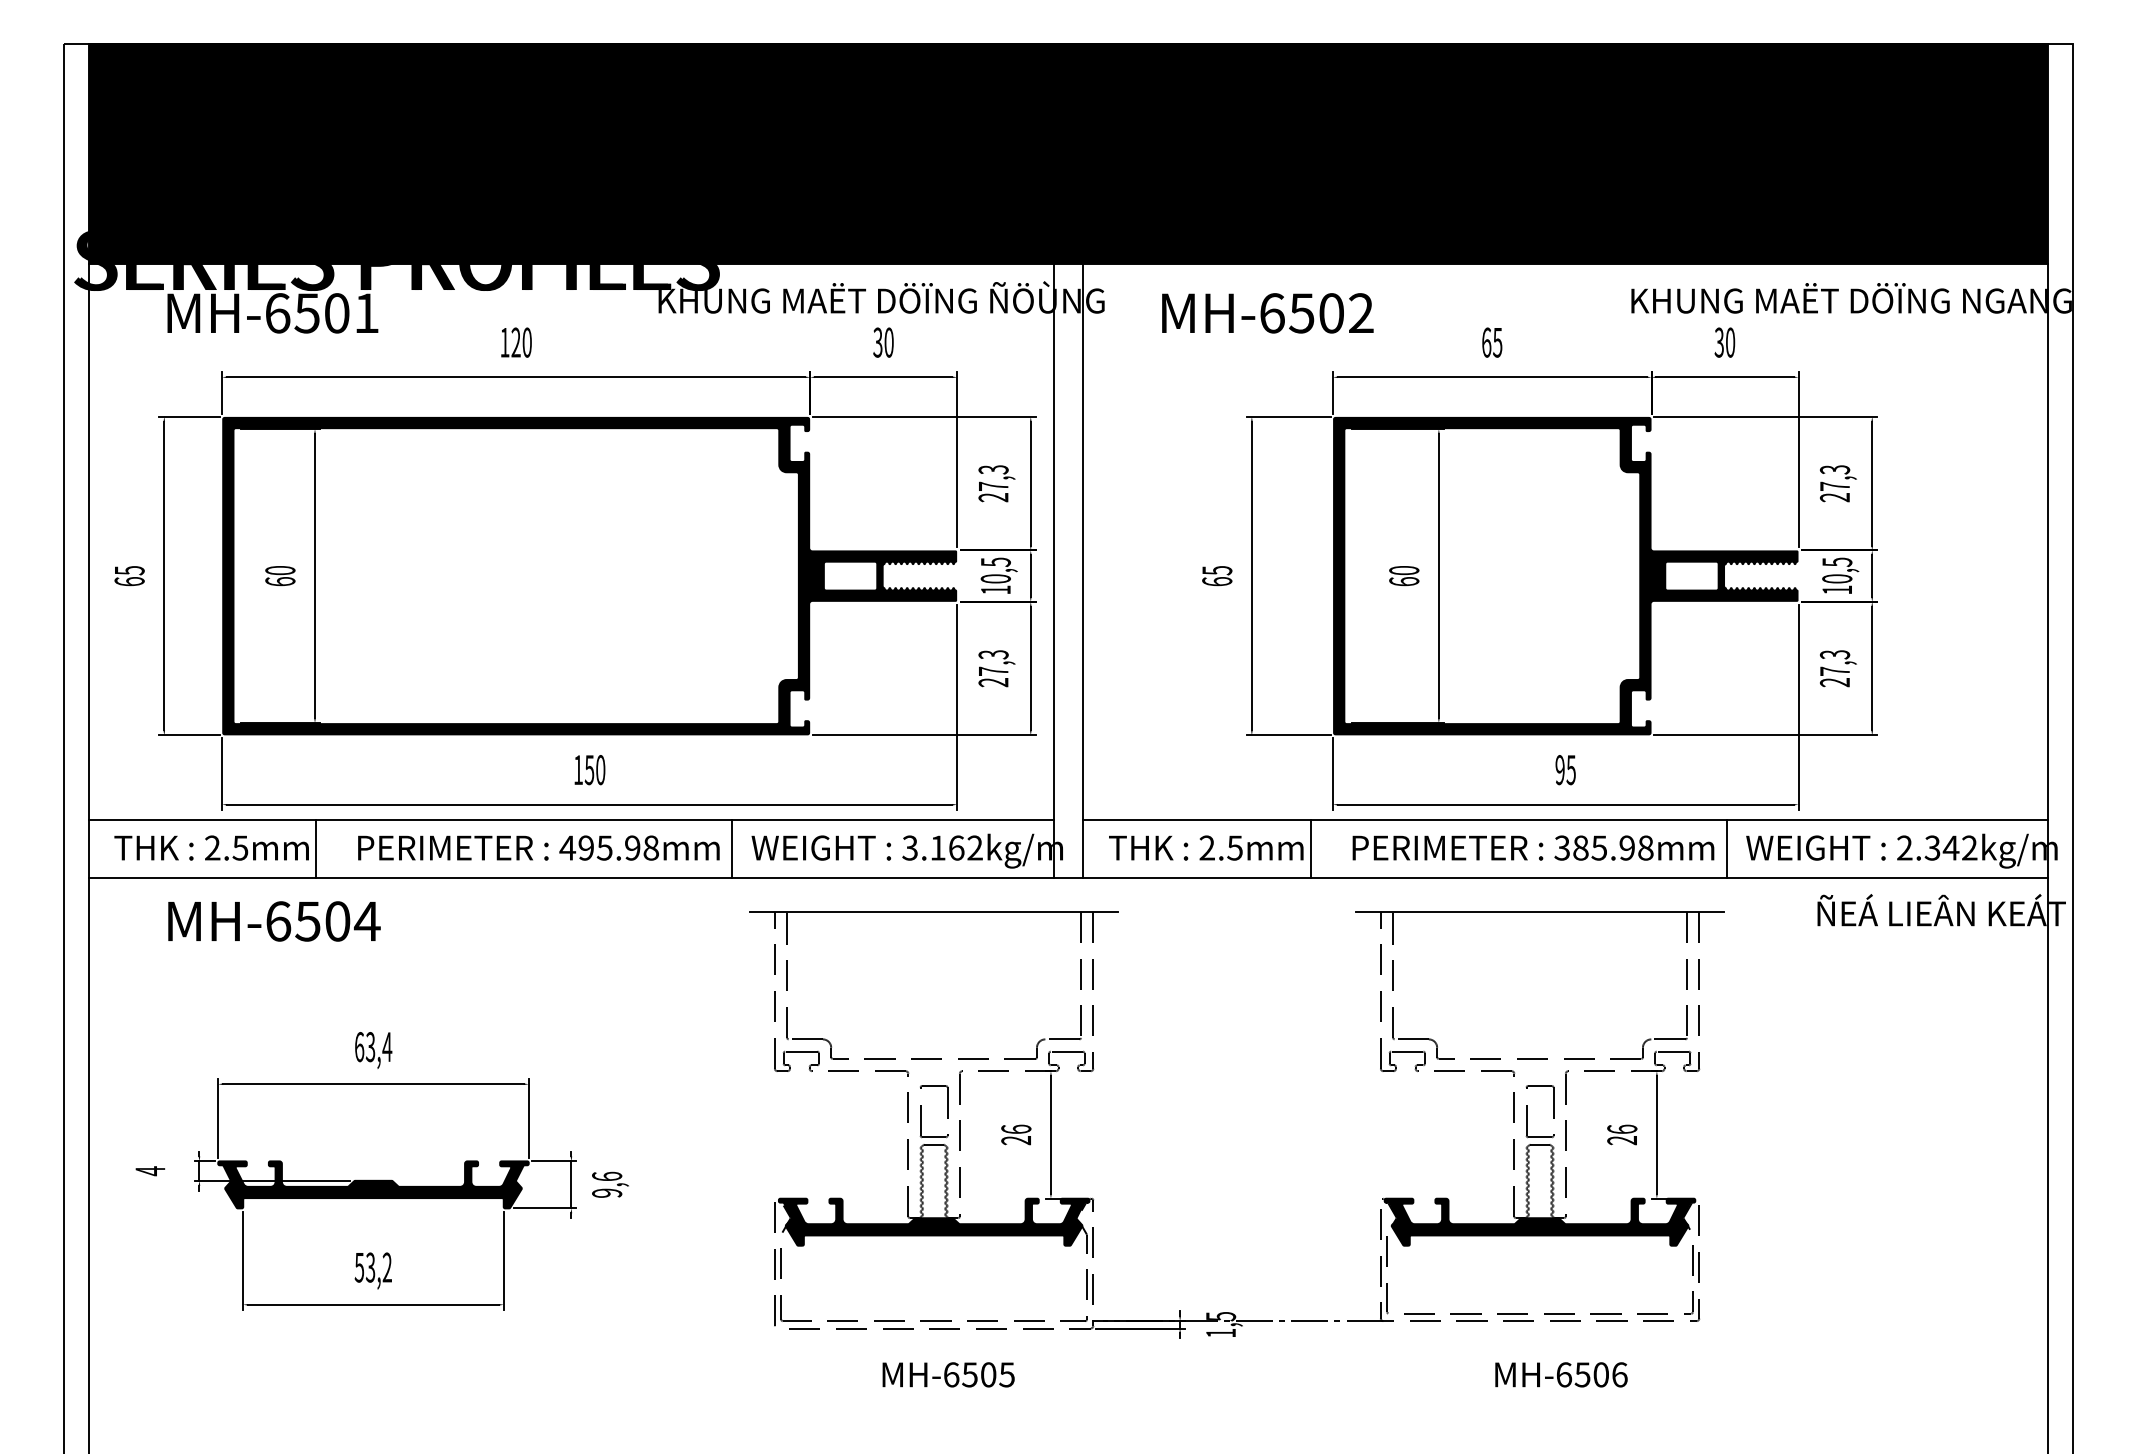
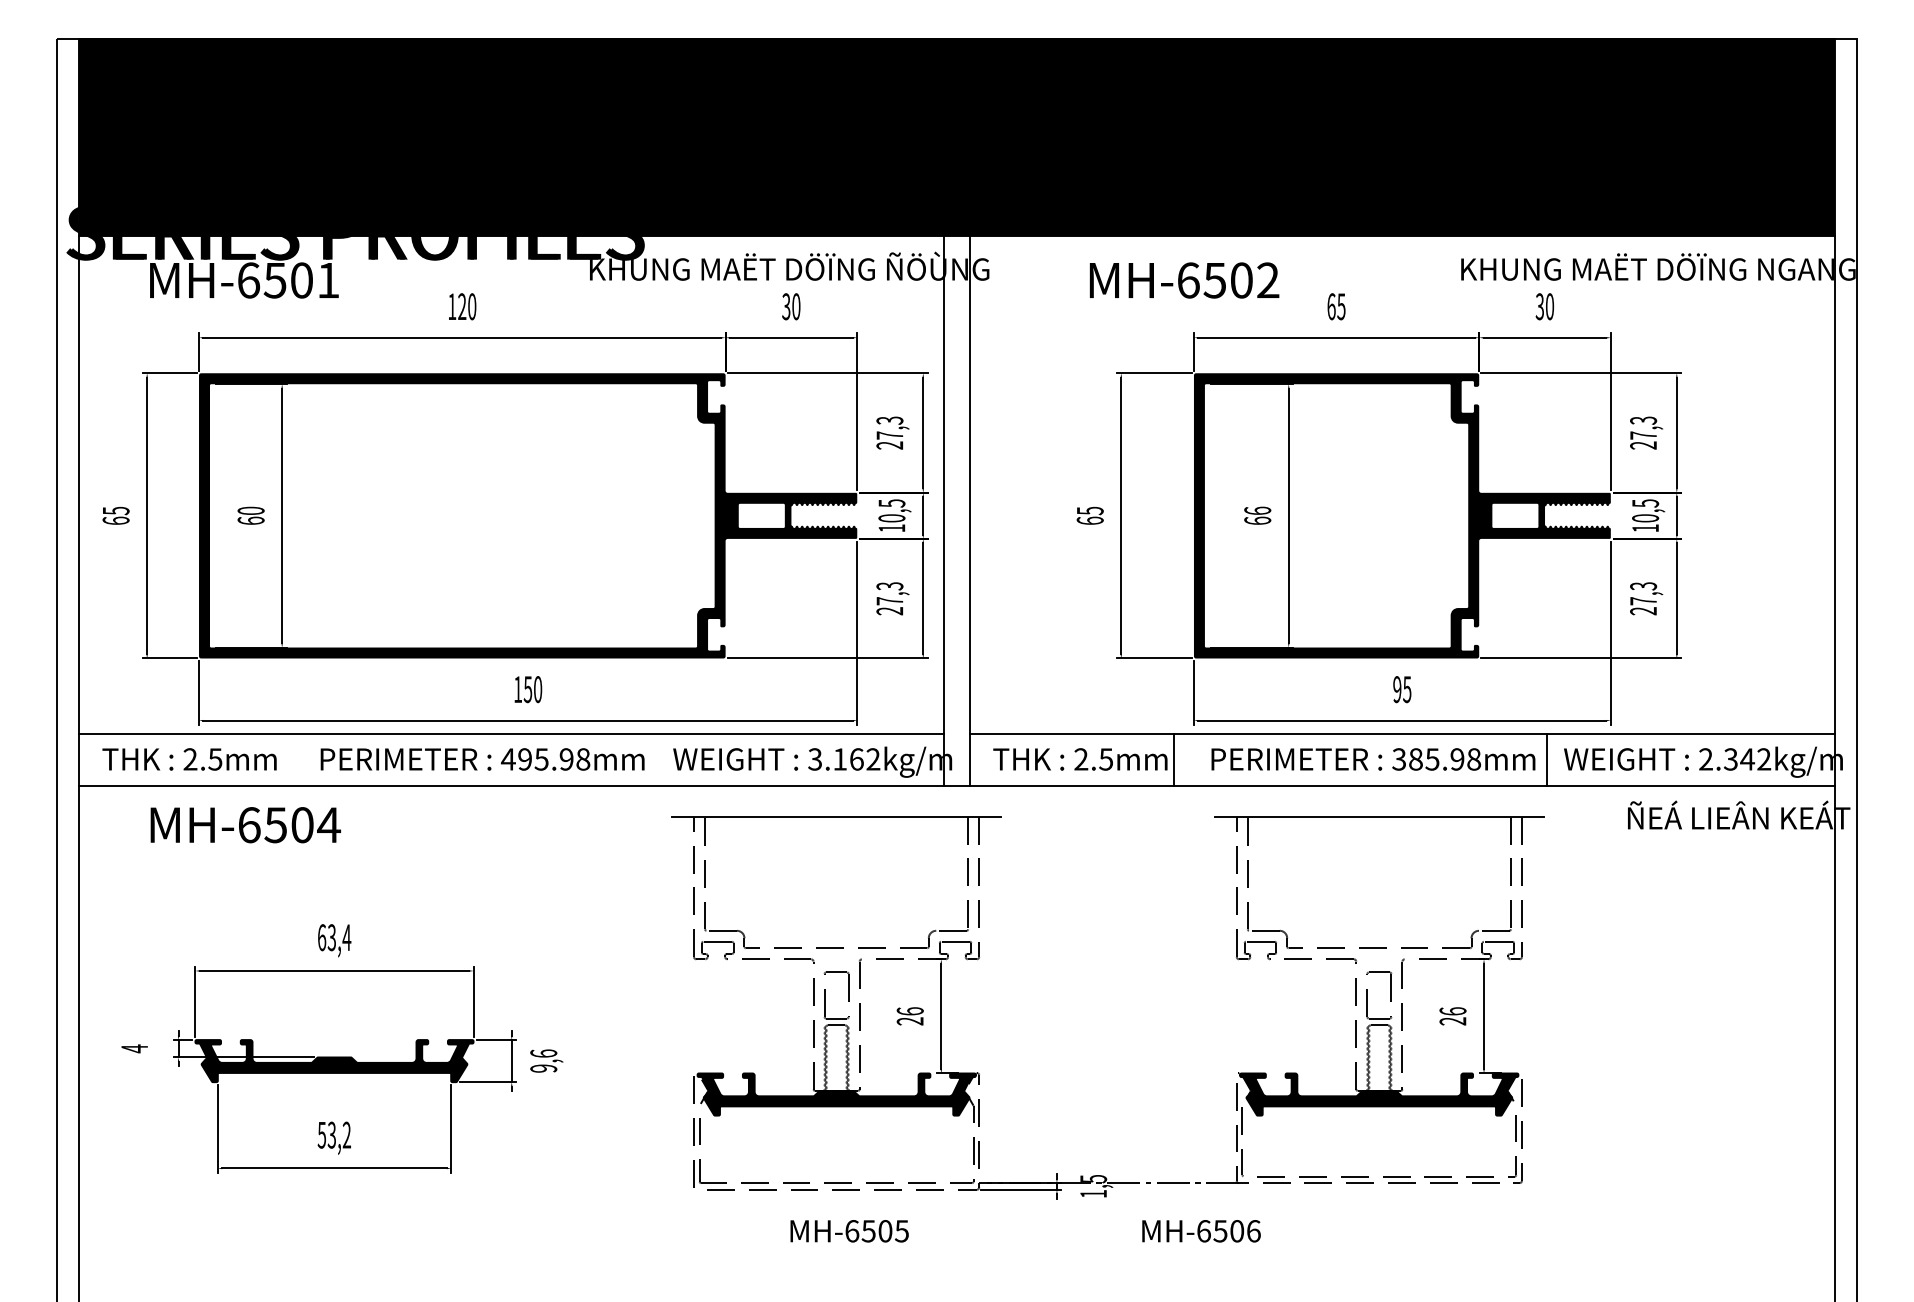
text: (1267, 313) -> (1184, 280), moved
text: (1404, 570) -> (1257, 510), 60 -> 66
line: (316, 848) -> (283, 759), removed
line: (731, 848) -> (655, 759), removed
text: (1561, 1375) -> (1201, 1231), moved

